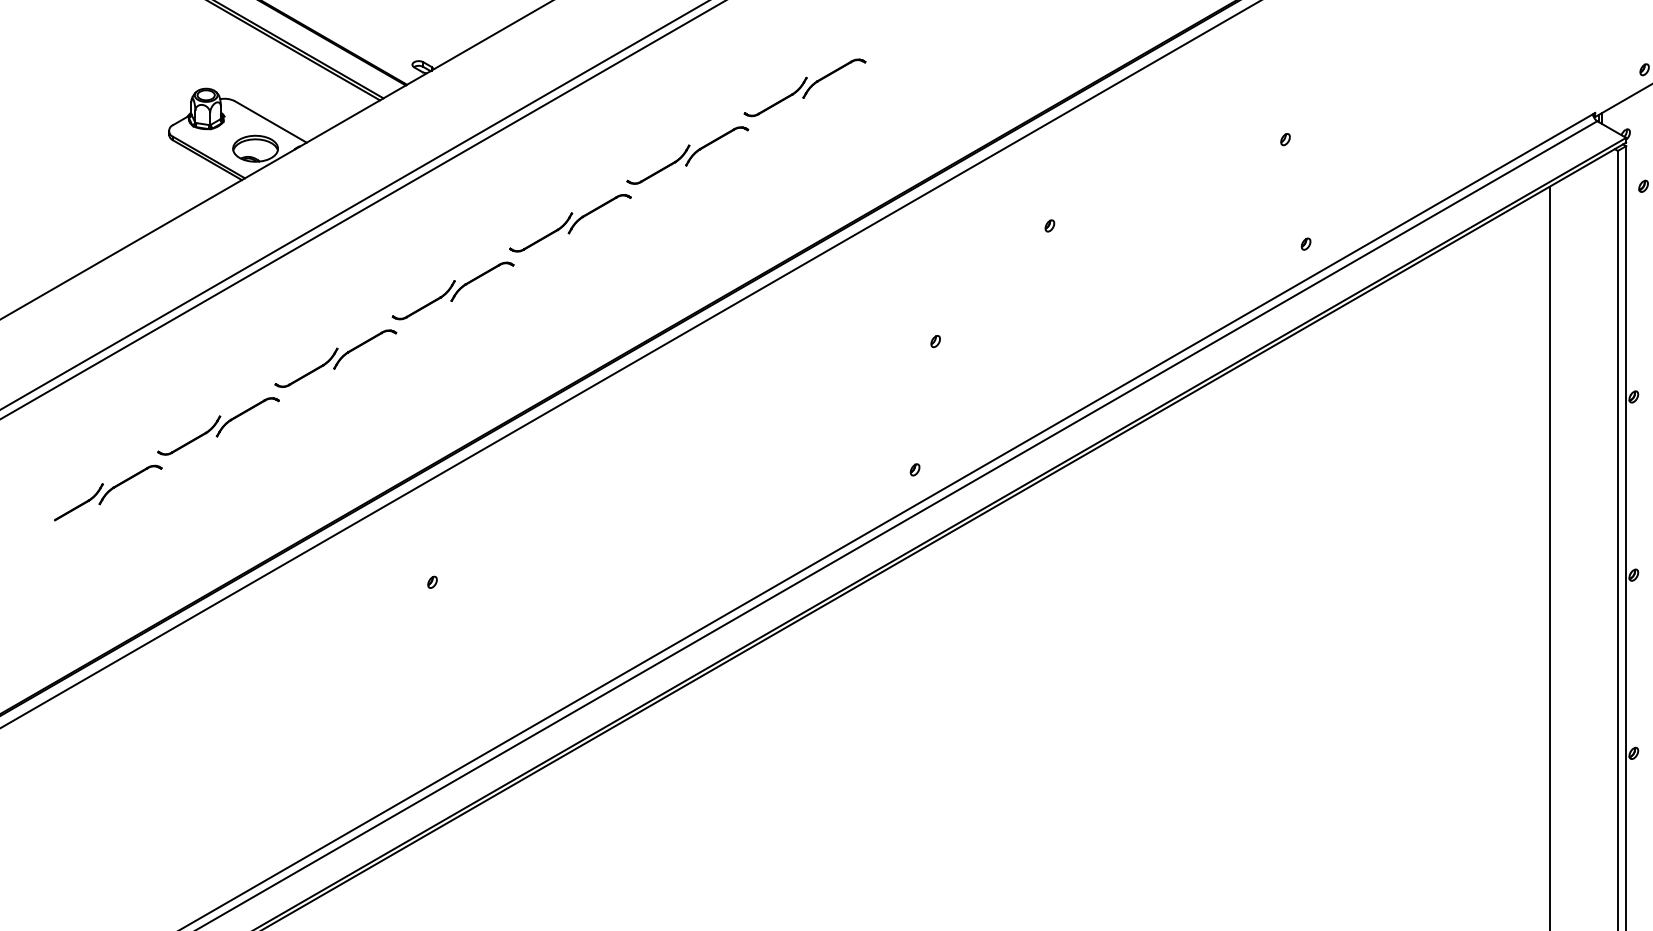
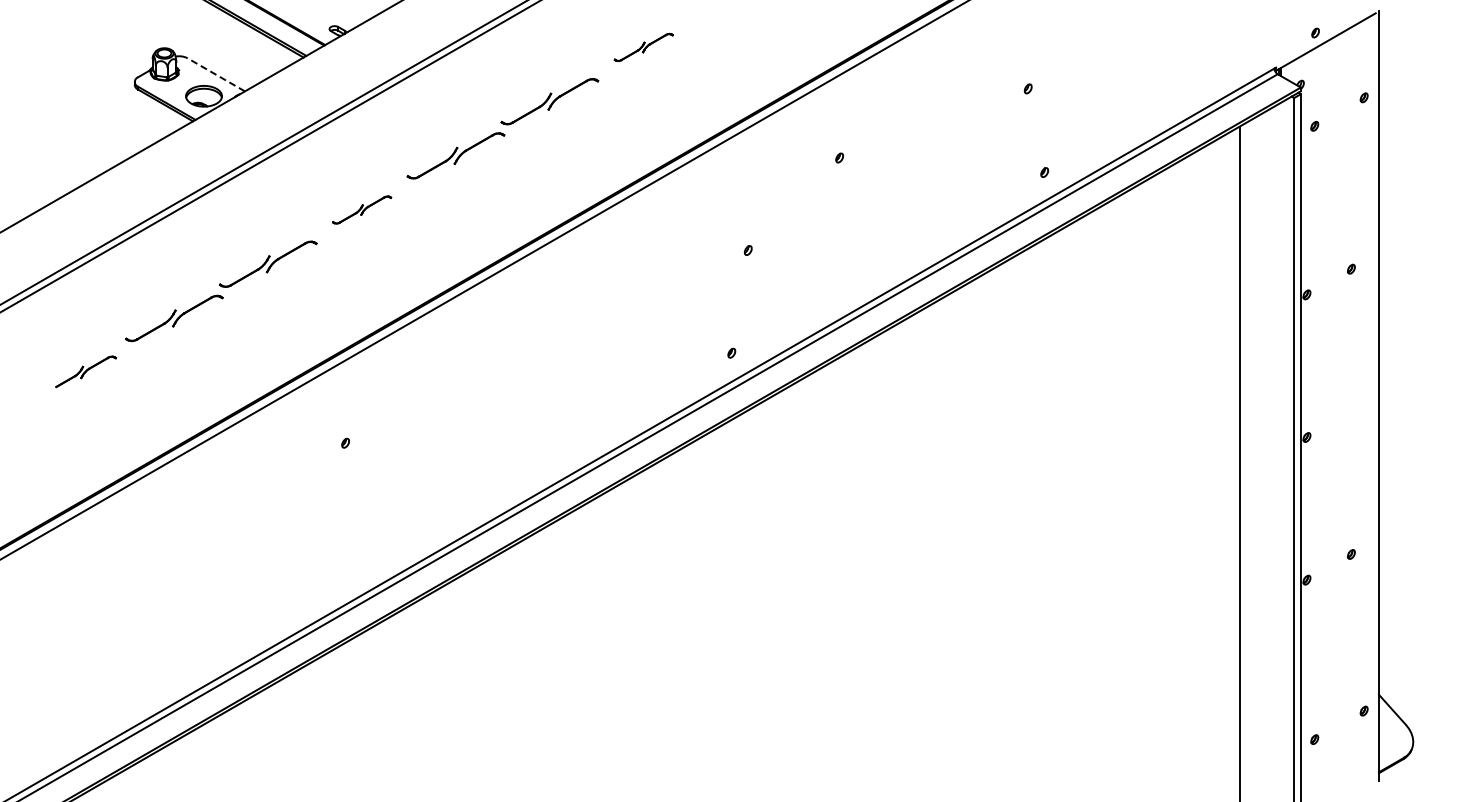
part: (804, 87) -> (643, 47), size x0.6
line: (269, 121) -> (215, 74), solid -> dashed
part: (452, 290) -> (361, 209), size x0.6
part: (107, 492) -> (85, 371), size x0.7

